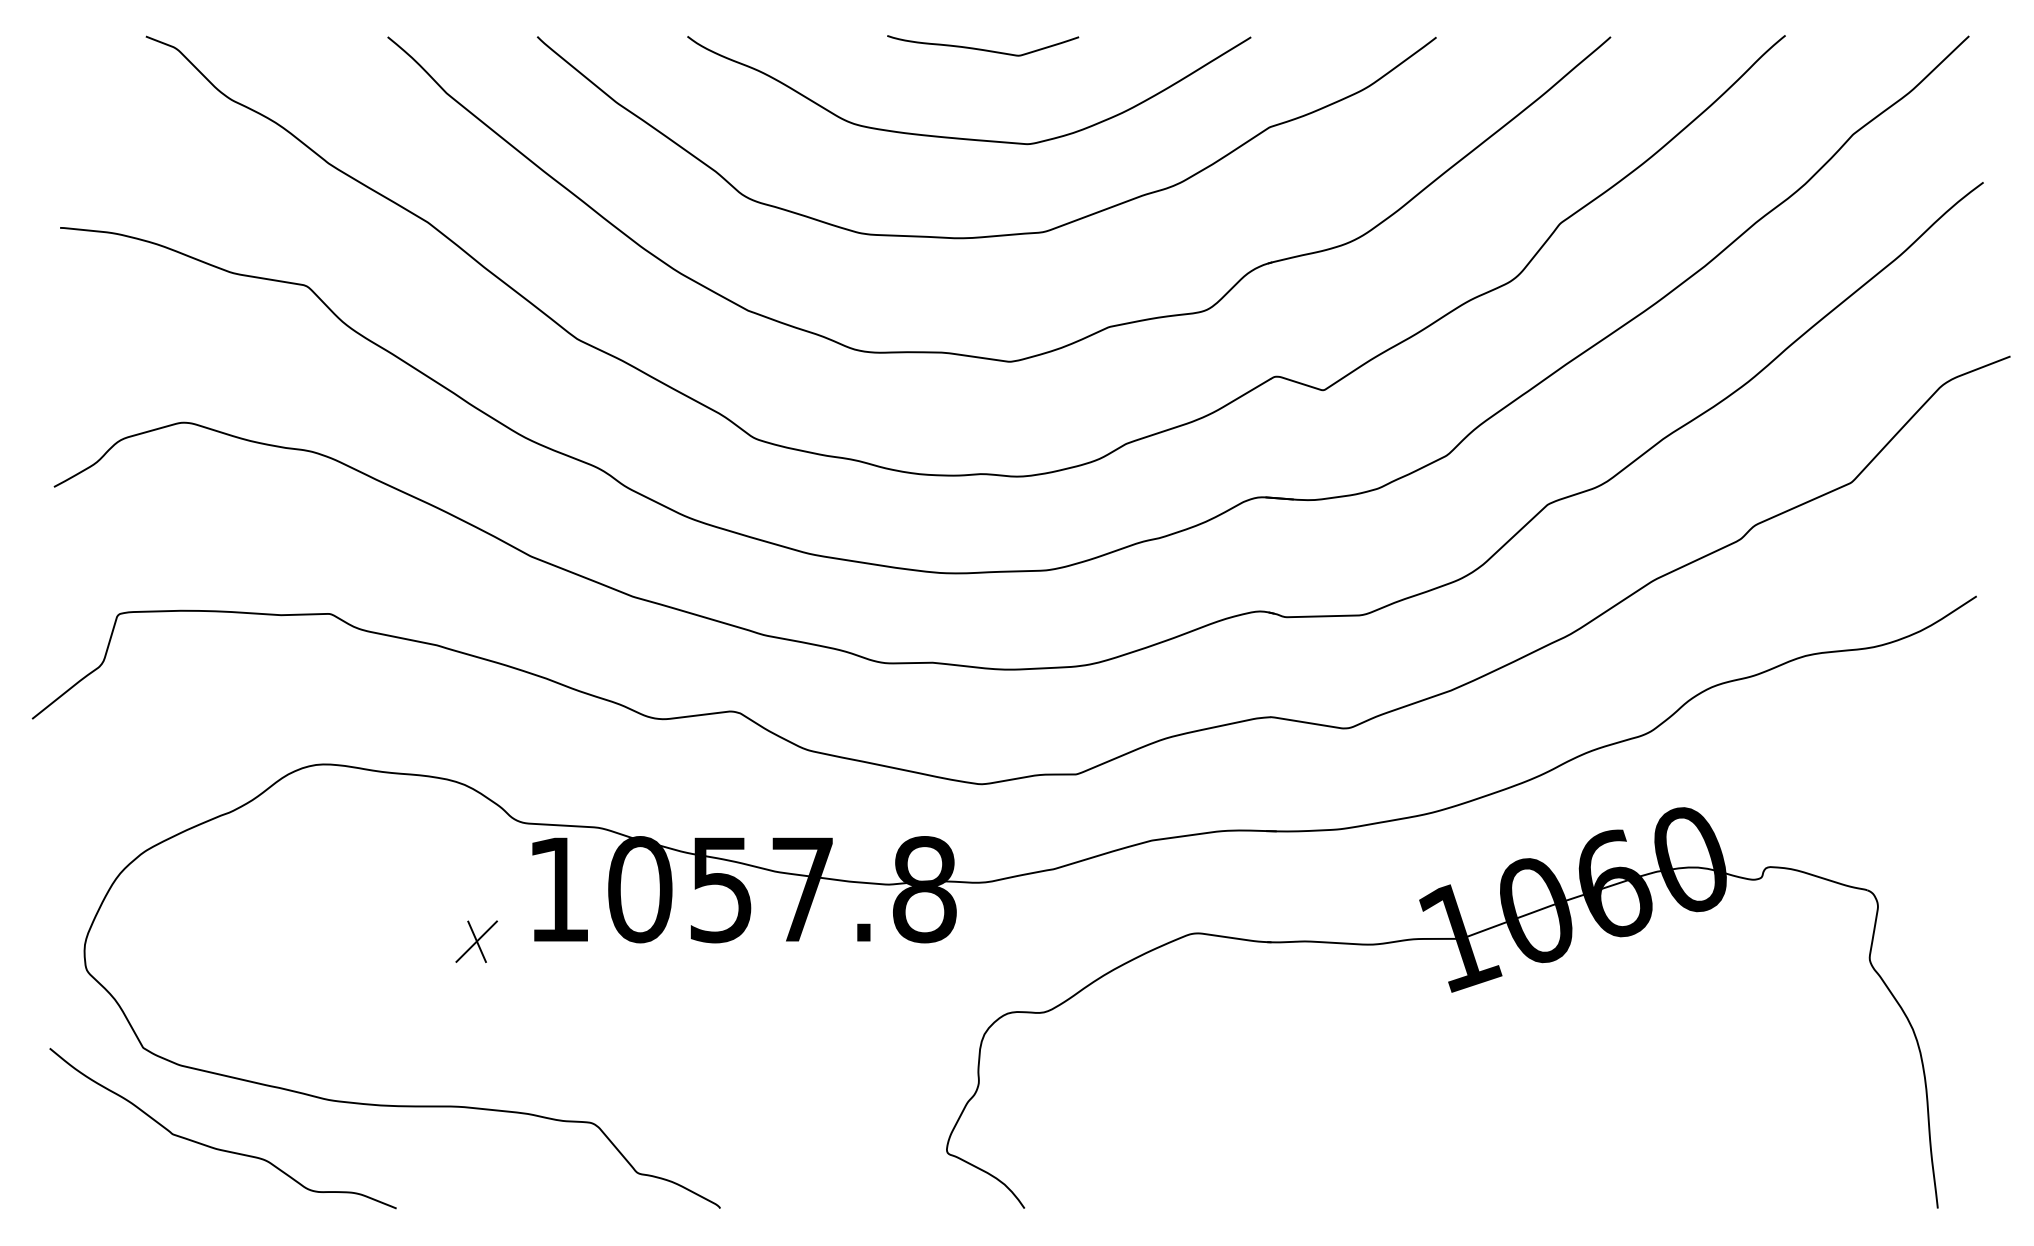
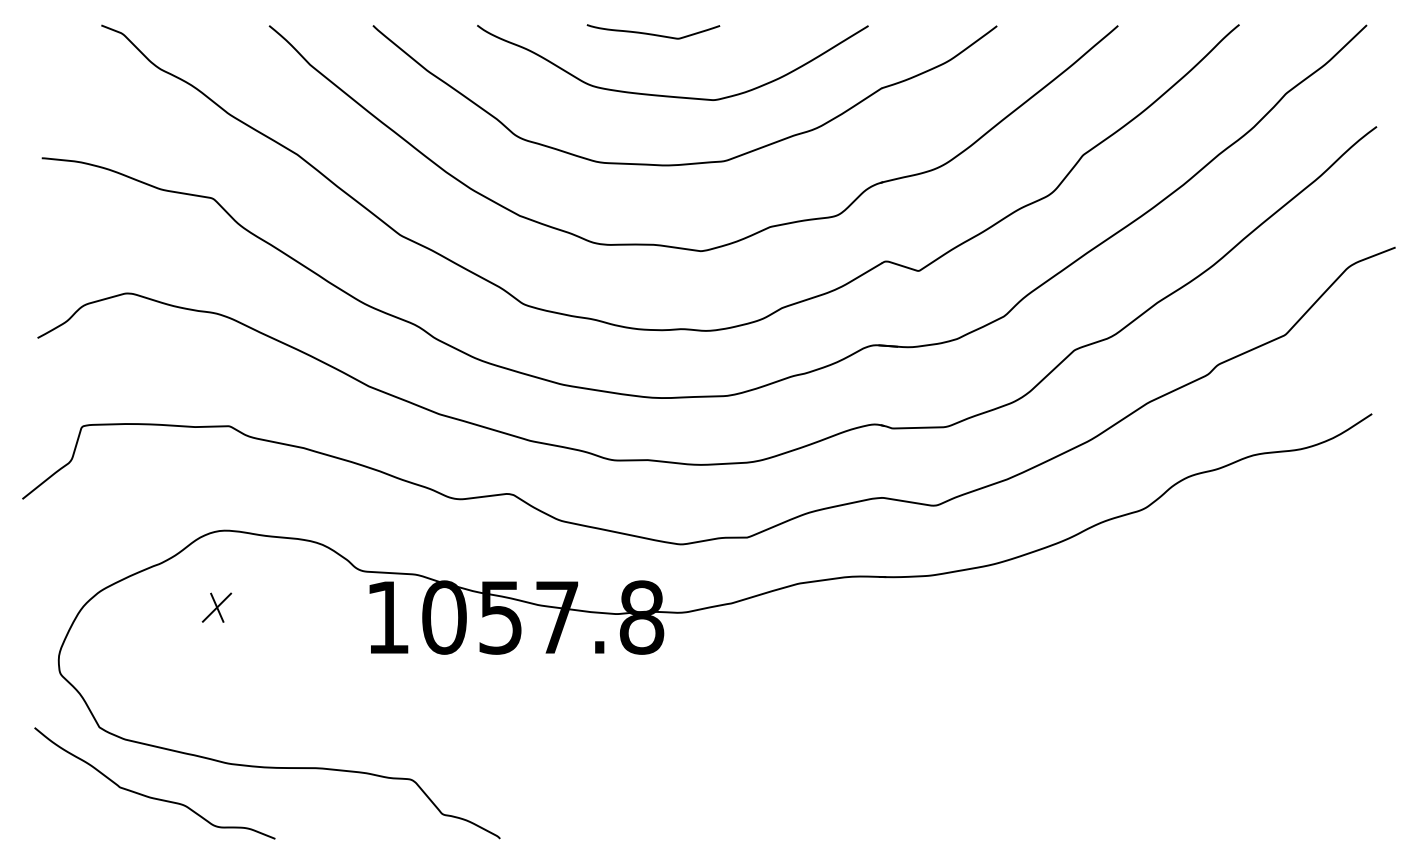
curve: (983, 48) -> (653, 33), moved
part: (476, 941) -> (216, 607), moved
part: (1451, 991) -> (1007, 688), removed

